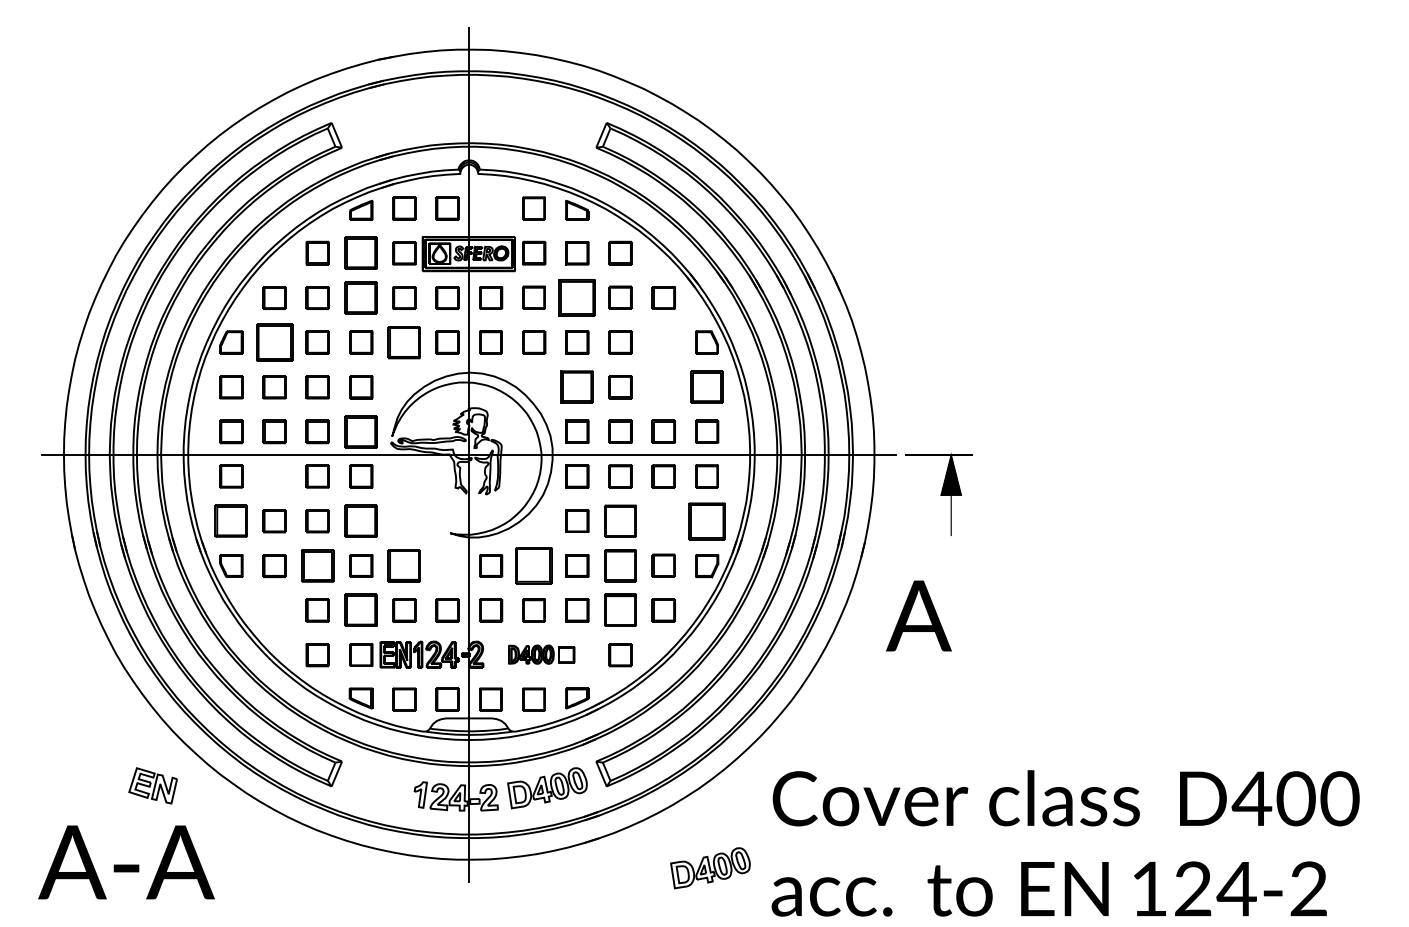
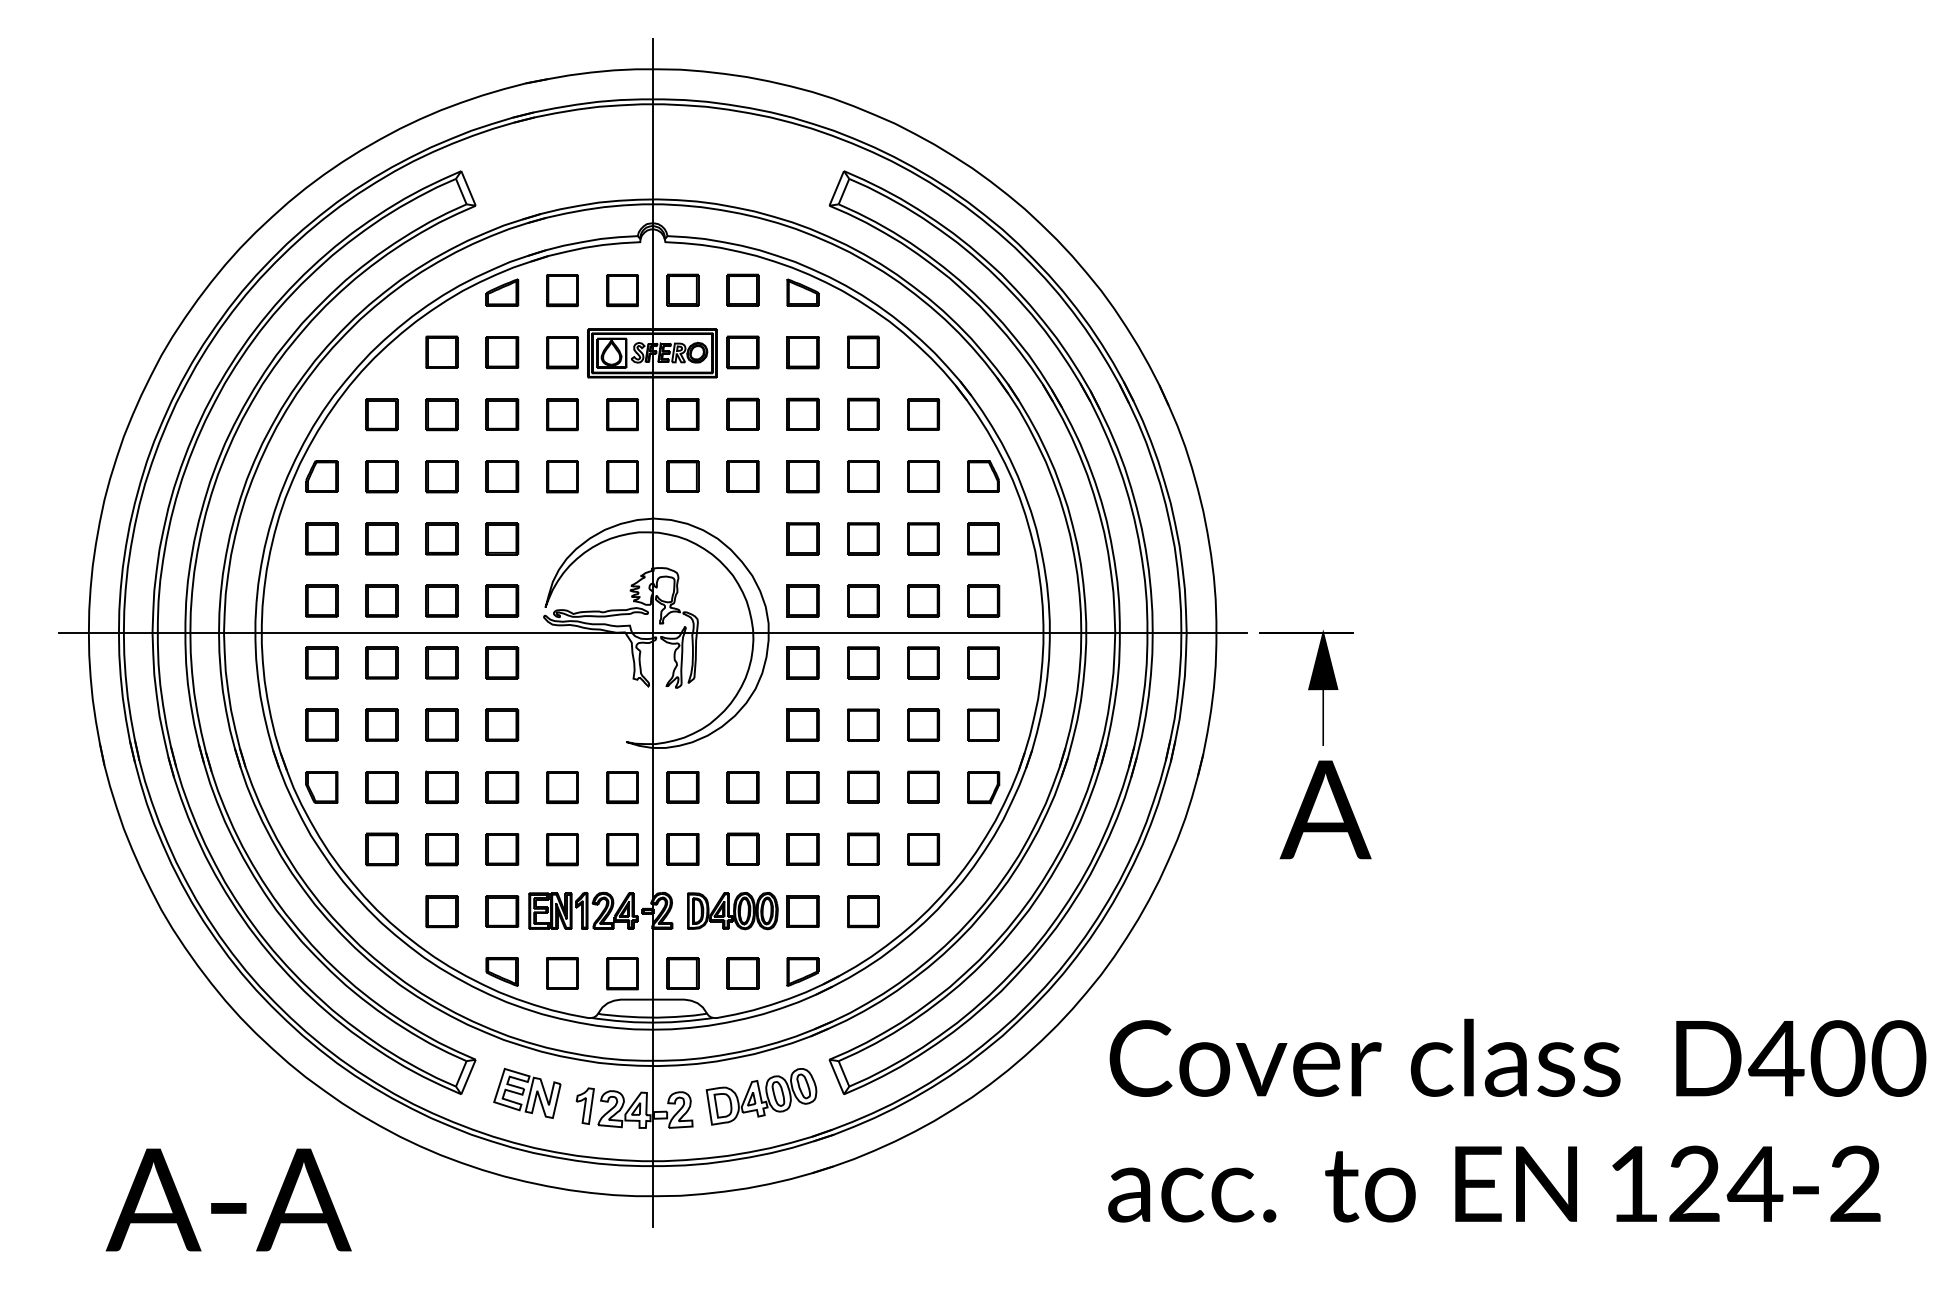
part: (490, 208) -> (682, 290), added
part: (361, 253) -> (502, 352), size x0.71
part: (361, 297) -> (502, 414), size x0.71
part: (577, 297) -> (803, 414), size x0.62
part: (274, 342) -> (381, 476), size x0.62
part: (404, 342) -> (562, 476), size x0.71
part: (663, 342) -> (922, 476), added
part: (577, 387) -> (803, 539), size x0.71
part: (663, 387) -> (922, 539), added
part: (706, 387) -> (982, 539), size x0.71
part: (361, 431) -> (502, 600), size x0.71
part: (274, 476) -> (381, 663), added
part: (361, 520) -> (502, 724), size x0.71
part: (620, 520) -> (863, 724), size x0.71
part: (663, 520) -> (922, 724), added
part: (706, 520) -> (982, 724), size x0.62
part: (231, 521) -> (321, 725), size x0.71
part: (317, 565) -> (441, 786), size x0.71
part: (404, 565) -> (562, 786), size x0.71
part: (447, 565) -> (622, 786), added
part: (534, 565) -> (743, 786), size x0.62
part: (620, 565) -> (863, 786), size x0.71
part: (274, 610) -> (381, 849), added
part: (361, 610) -> (502, 849), size x0.71
part: (620, 610) -> (863, 849), size x0.71
text: (918, 615) -> (1325, 809), moved
part: (541, 654) -> (753, 910), size x1.43
part: (152, 785) -> (526, 1092), moved
text: (1065, 843) -> (1517, 1120), moved
text: (126, 862) -> (228, 1200), moved
part: (710, 868) -> (988, 1208), removed

